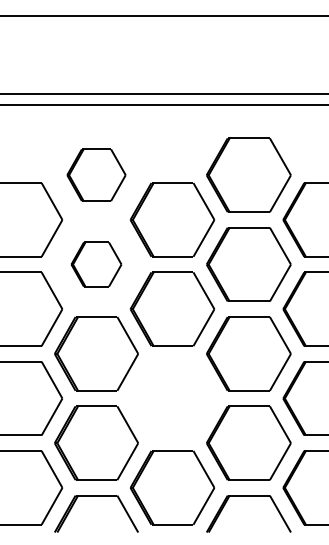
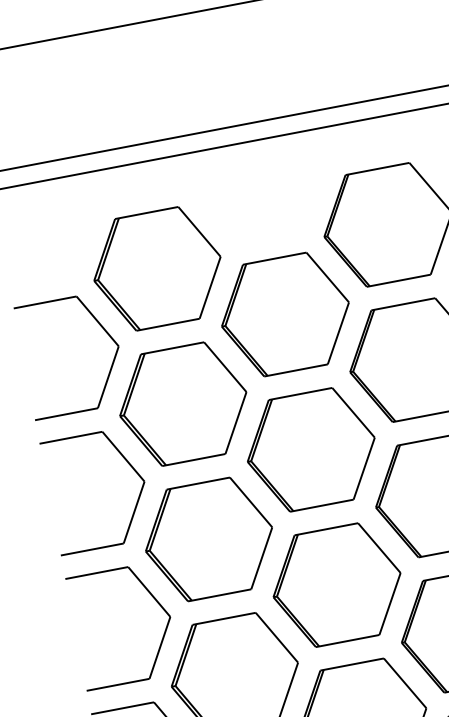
part: (96, 174) -> (157, 267), size x1.43
part: (96, 264) -> (183, 404), size x1.67
part: (172, 398) -> (337, 585), added

